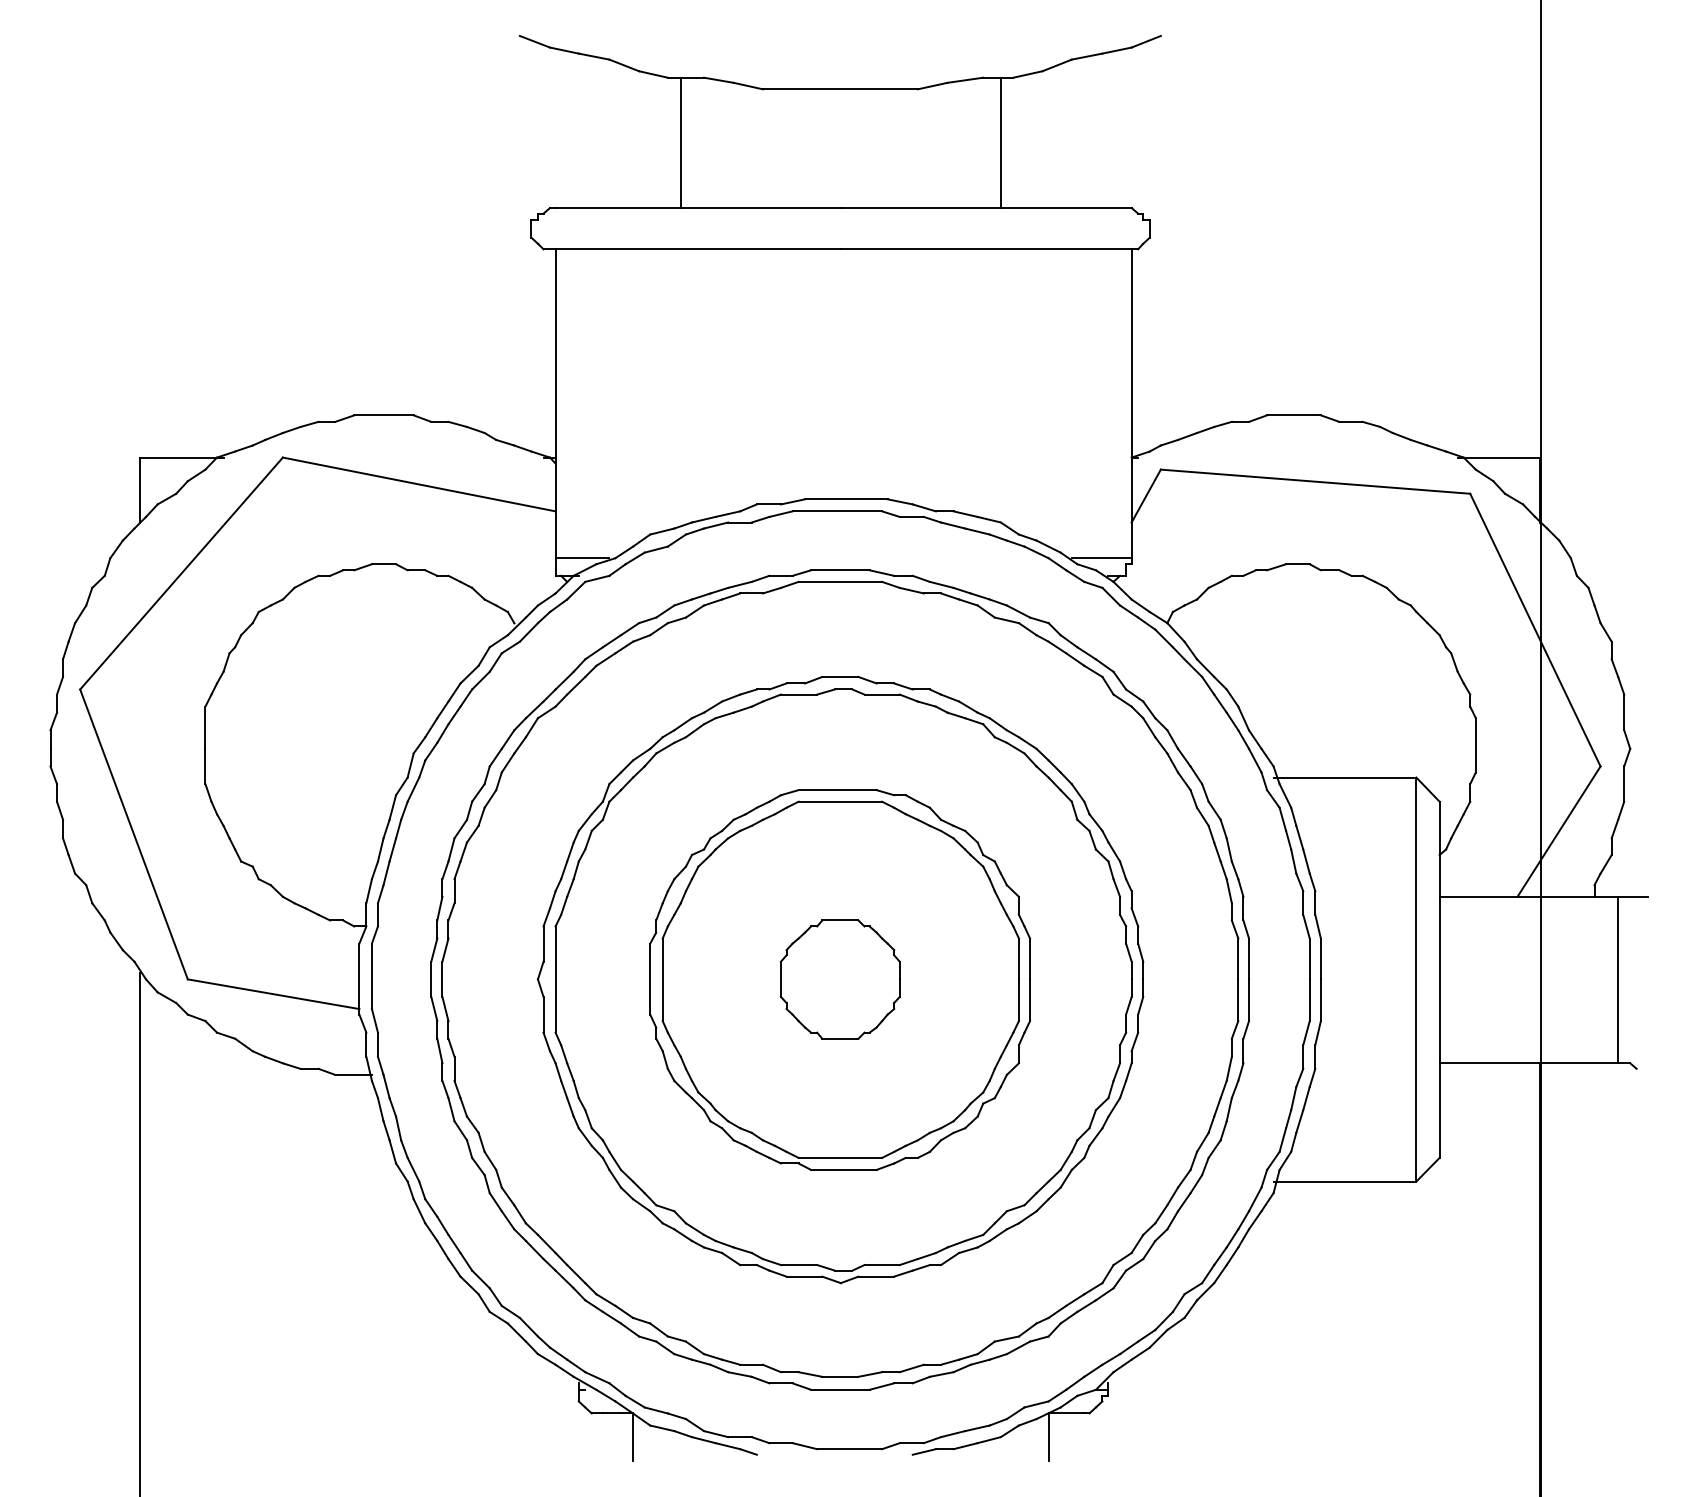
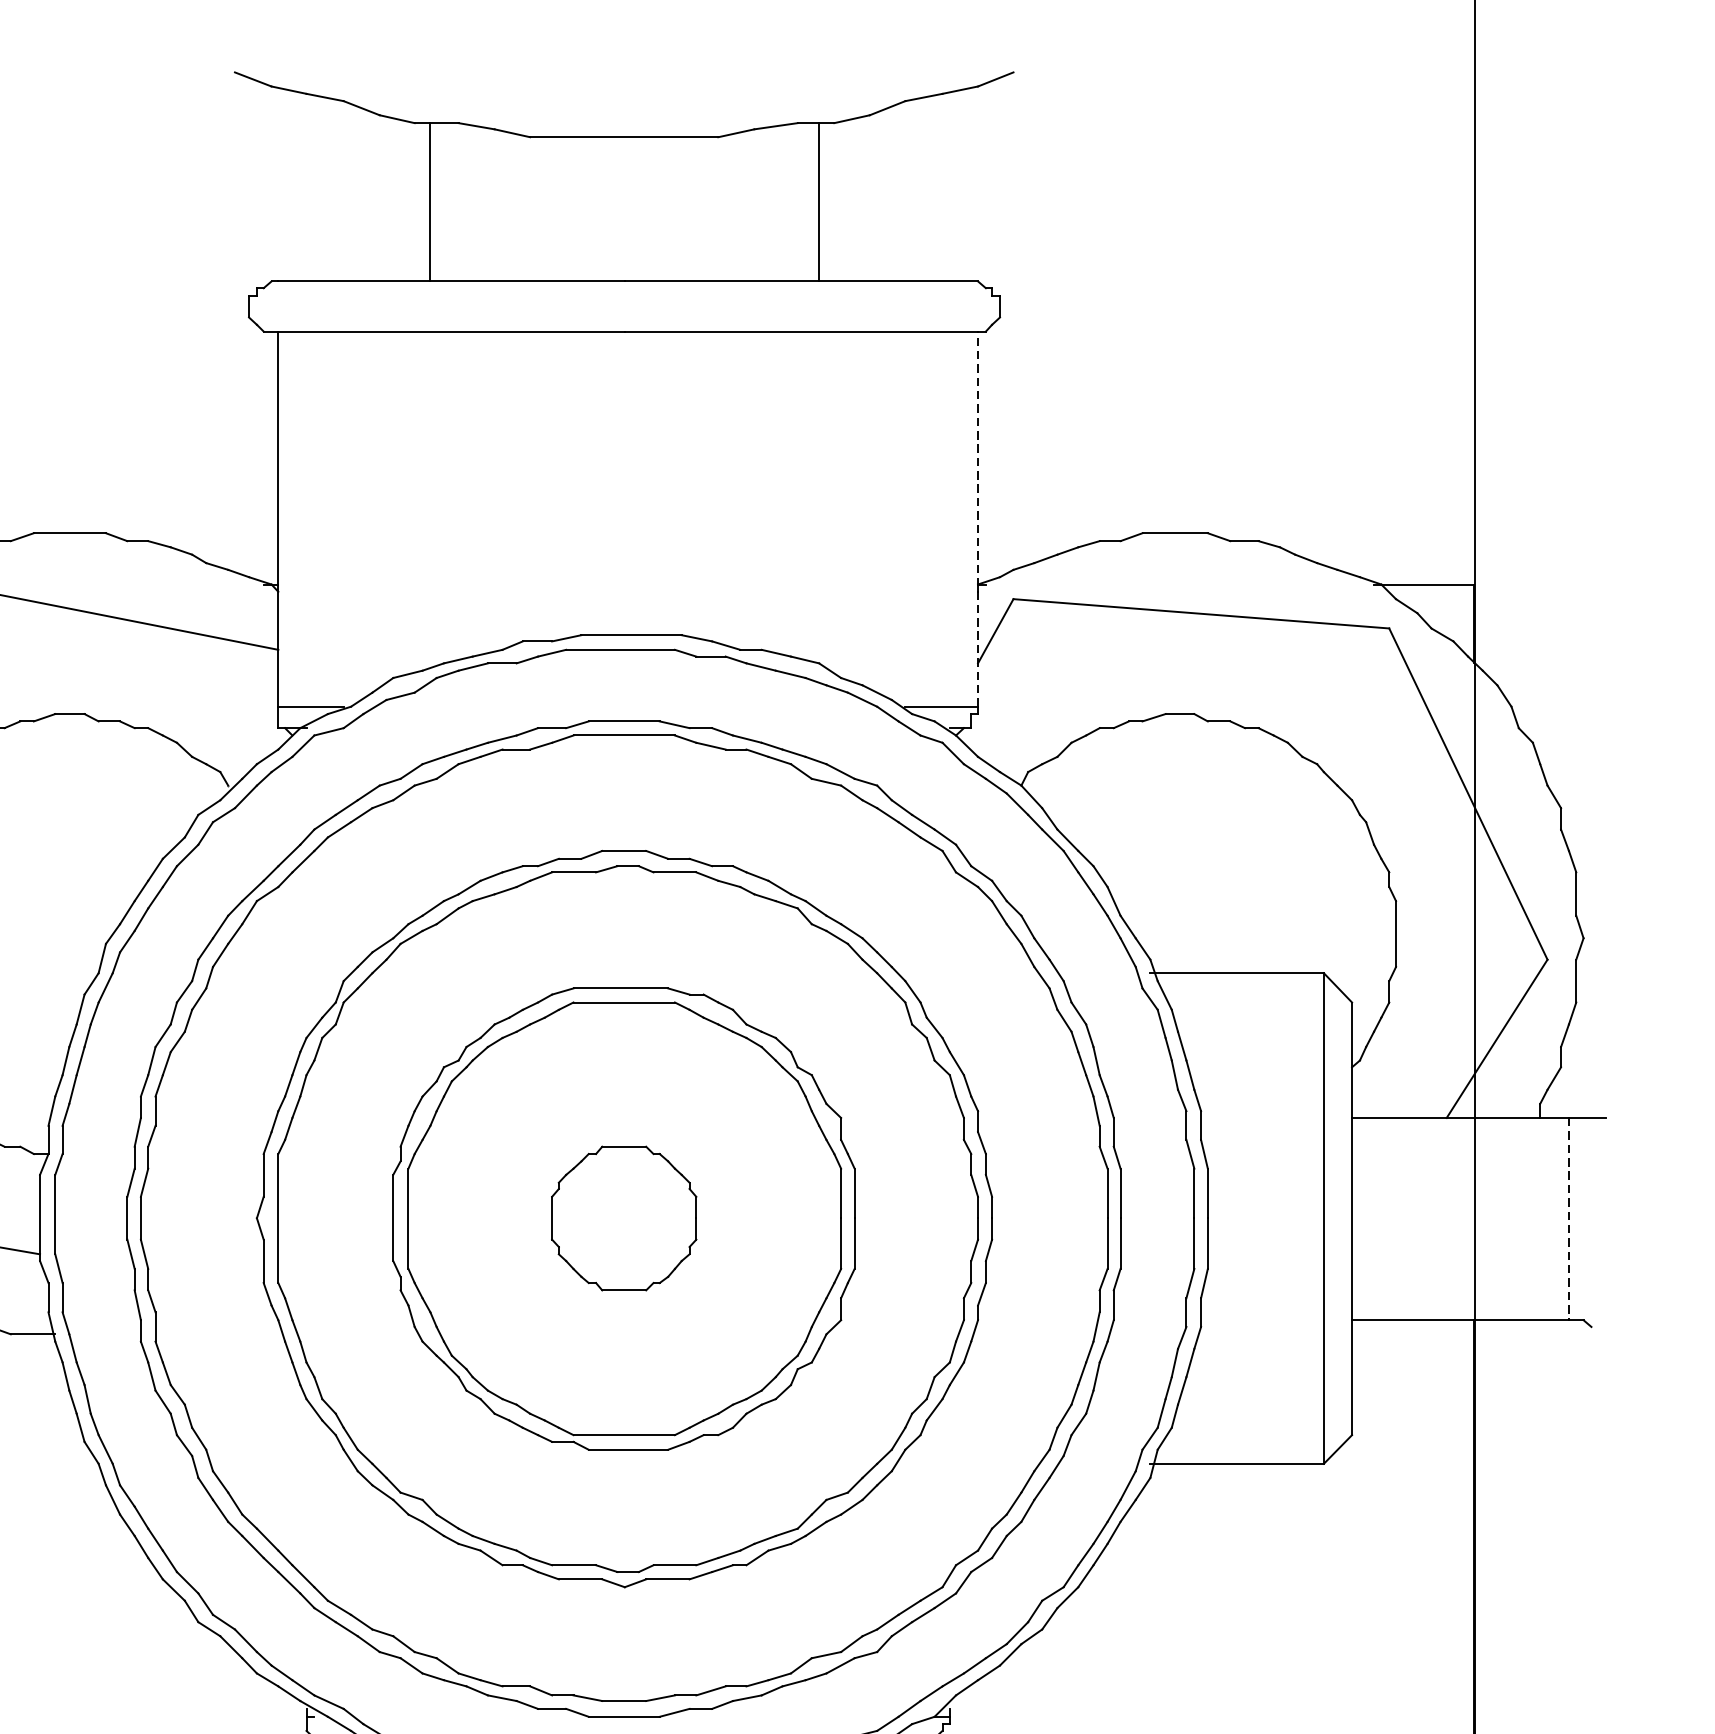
line: (1131, 403) -> (977, 518), solid -> dashed
line: (1618, 980) -> (1569, 1219), solid -> dashed

